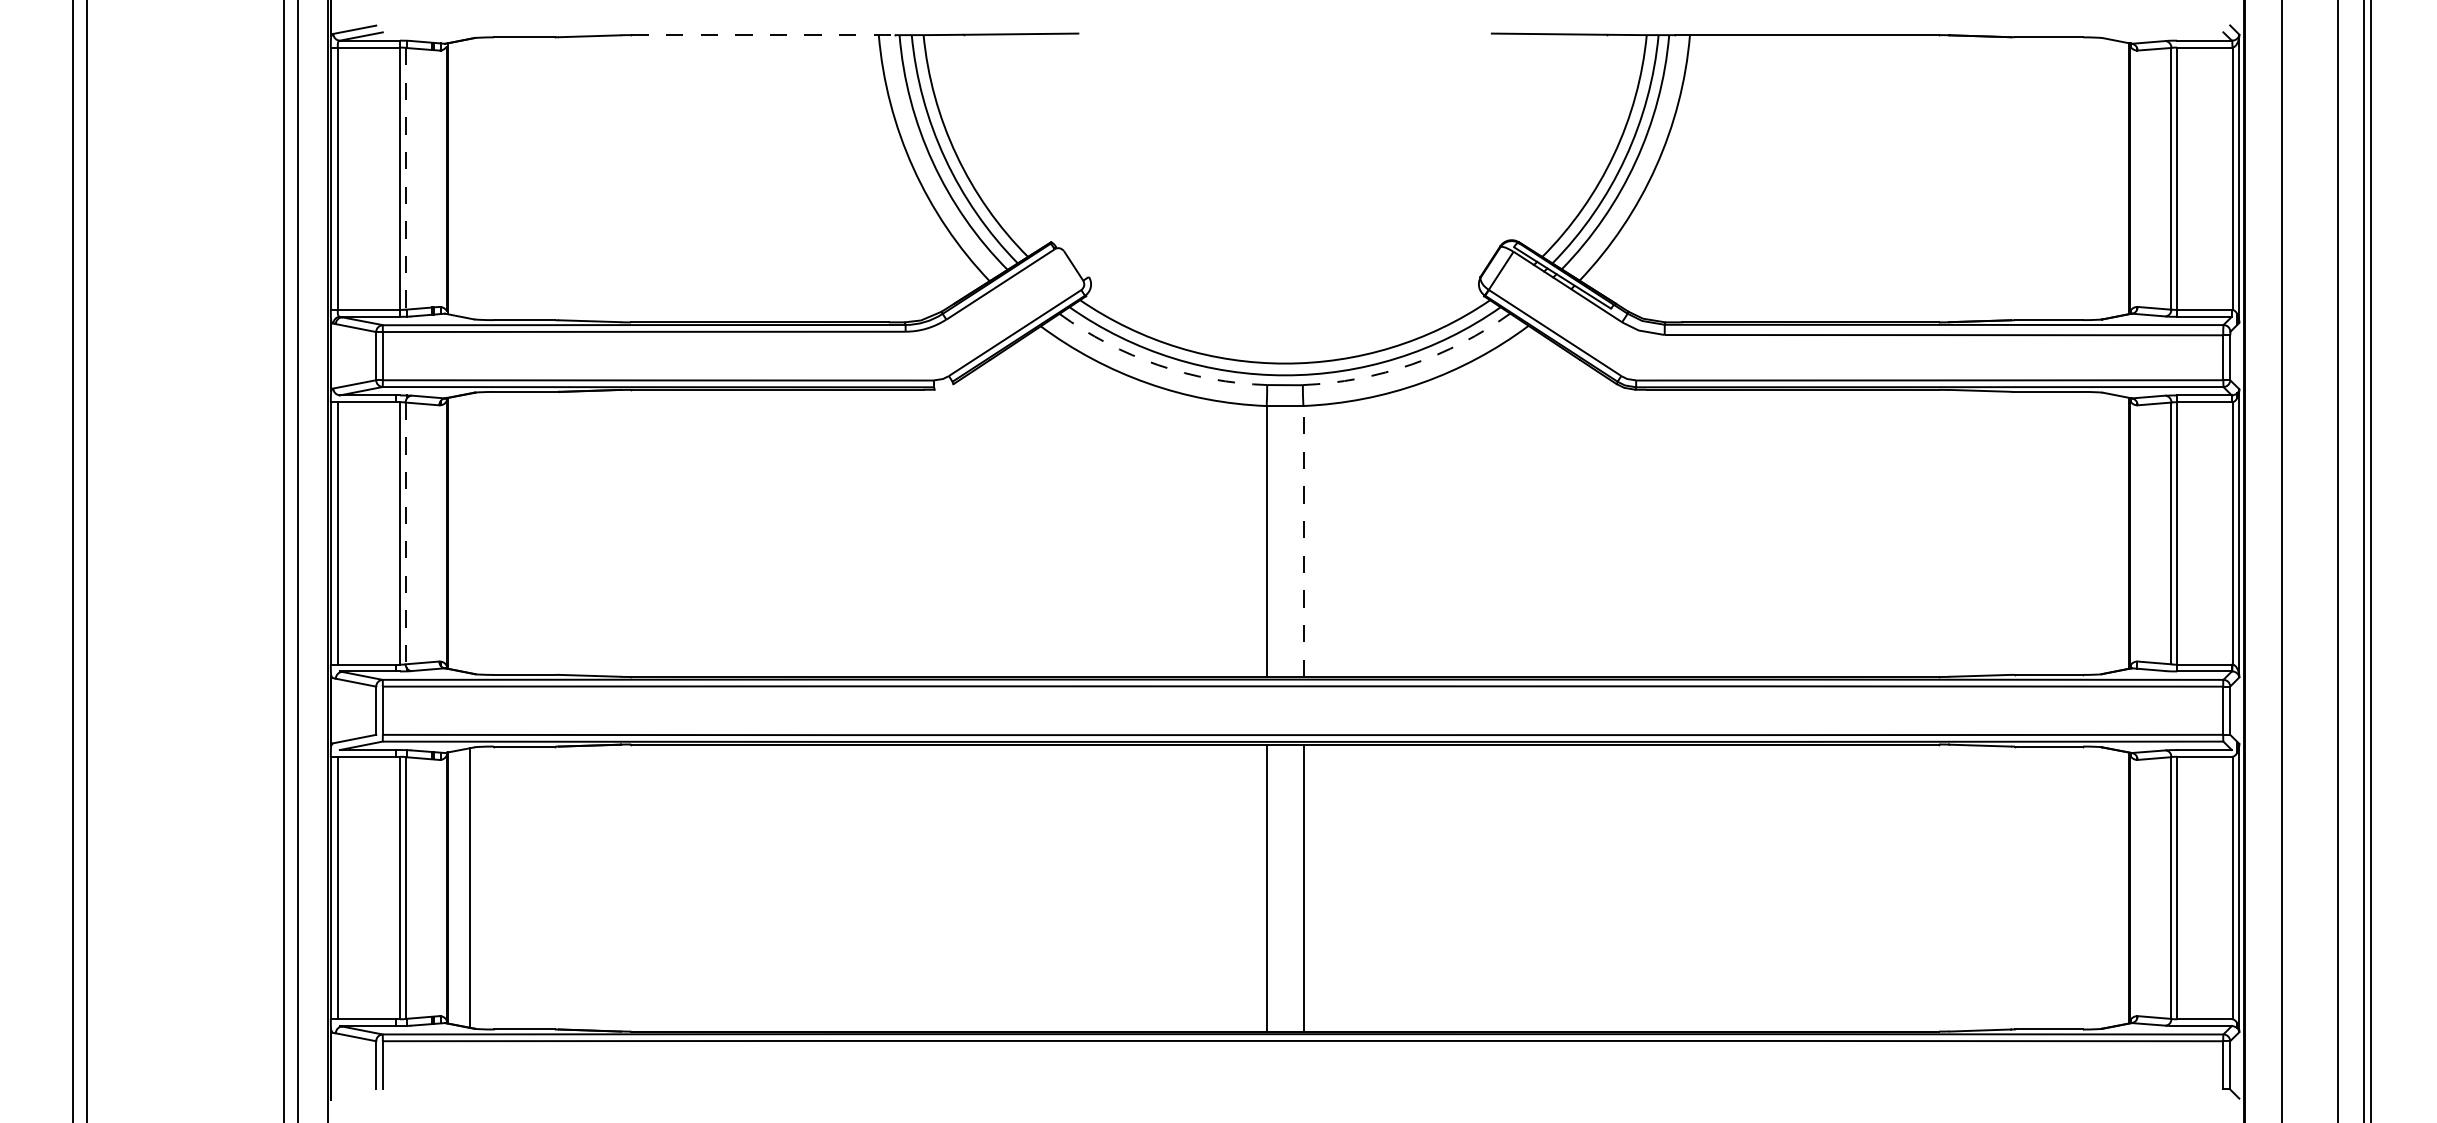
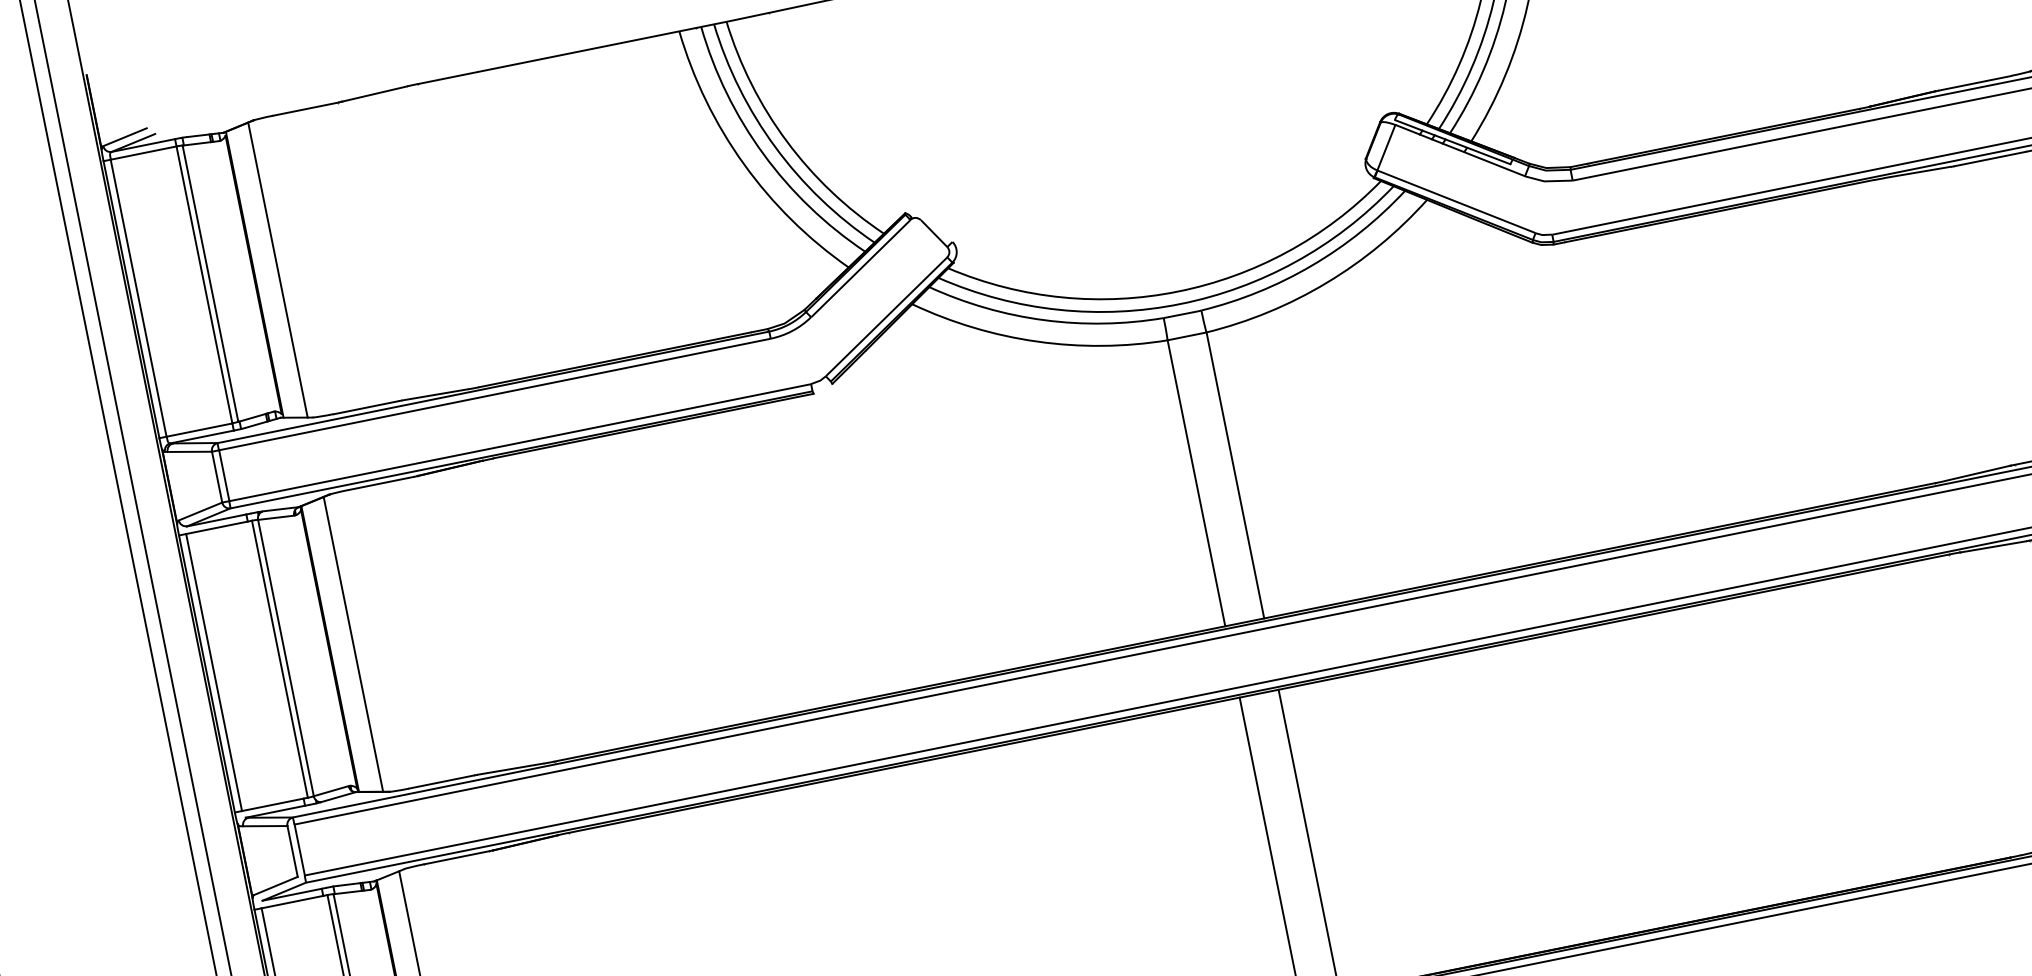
line: (762, 35) -> (556, 56), dashed -> solid
line: (405, 178) -> (210, 283), dashed -> solid
line: (469, 178) -> (277, 269), added
arc: (1411, 364) -> (1311, 265), dashed -> solid
arc: (1158, 365) -> (1044, 320), dashed -> solid
line: (469, 532) -> (353, 643), added
line: (405, 533) -> (285, 658), dashed -> solid
line: (1303, 541) -> (1235, 475), dashed -> solid

